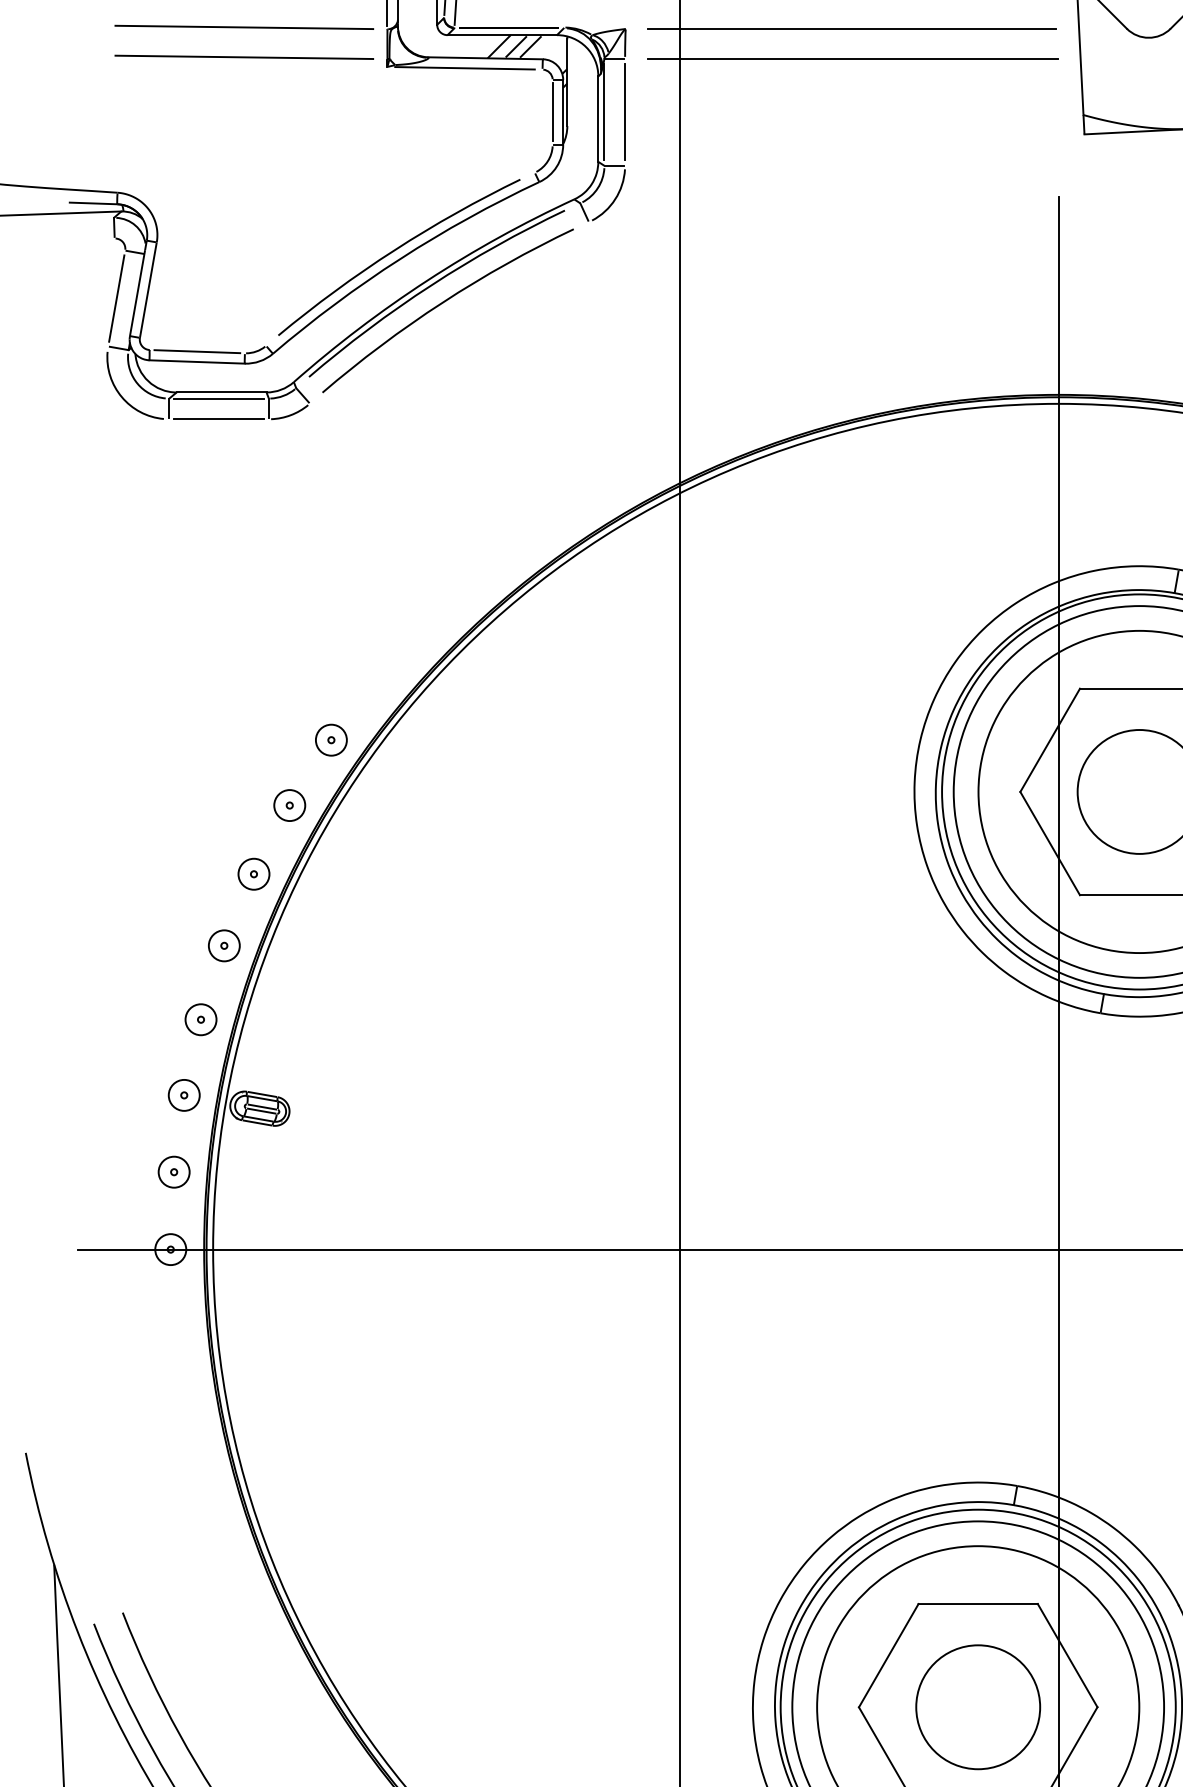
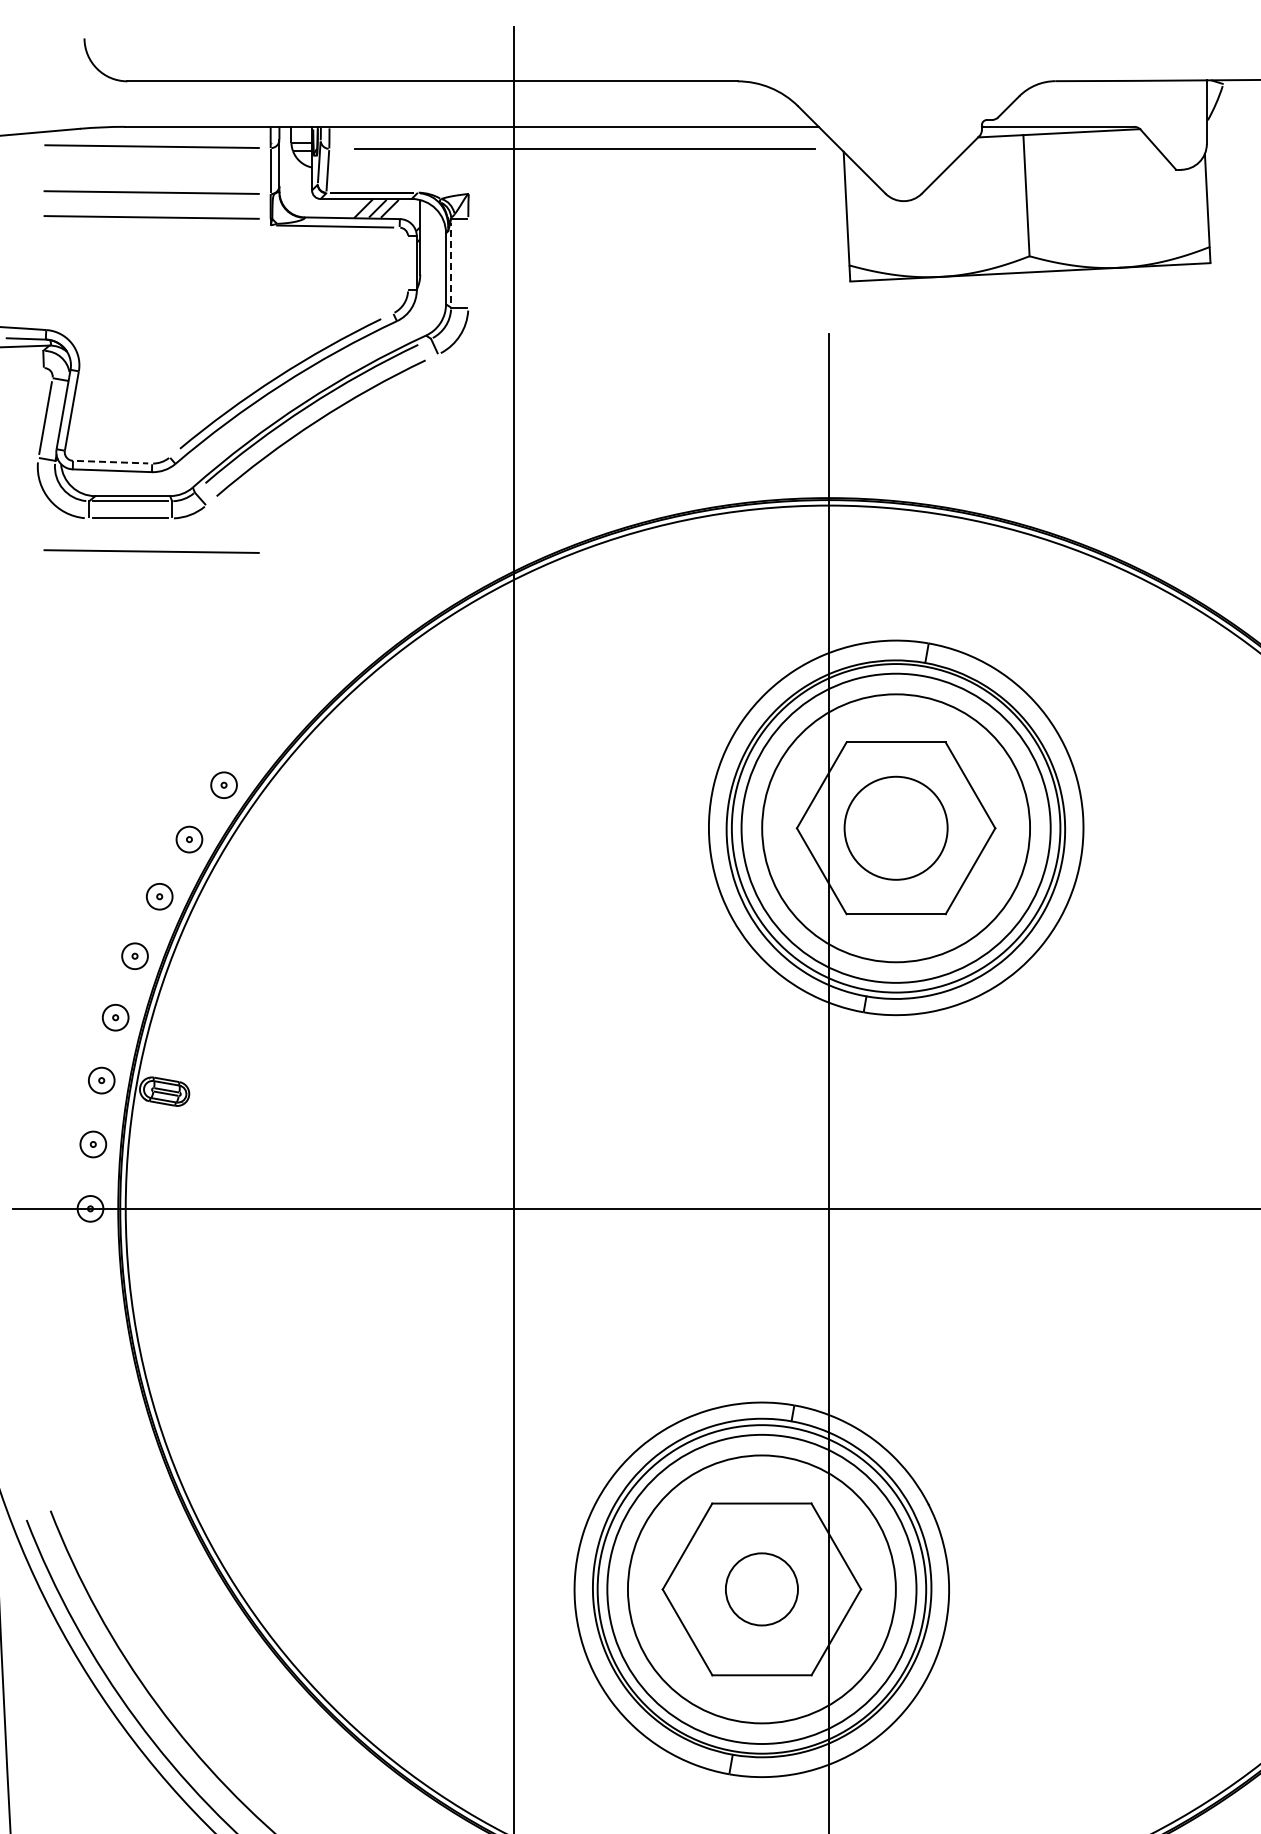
line: (851, 28) -> (656, 193), removed
line: (852, 58) -> (657, 218), removed
line: (553, 111) -> (408, 262), removed
line: (604, 112) -> (451, 263), solid -> dashed
line: (625, 112) -> (468, 263), removed
line: (197, 352) -> (112, 462), solid -> dashed
line: (244, 459) -> (151, 551), added
circle: (977, 1706) -> (761, 1588), size x0.7

